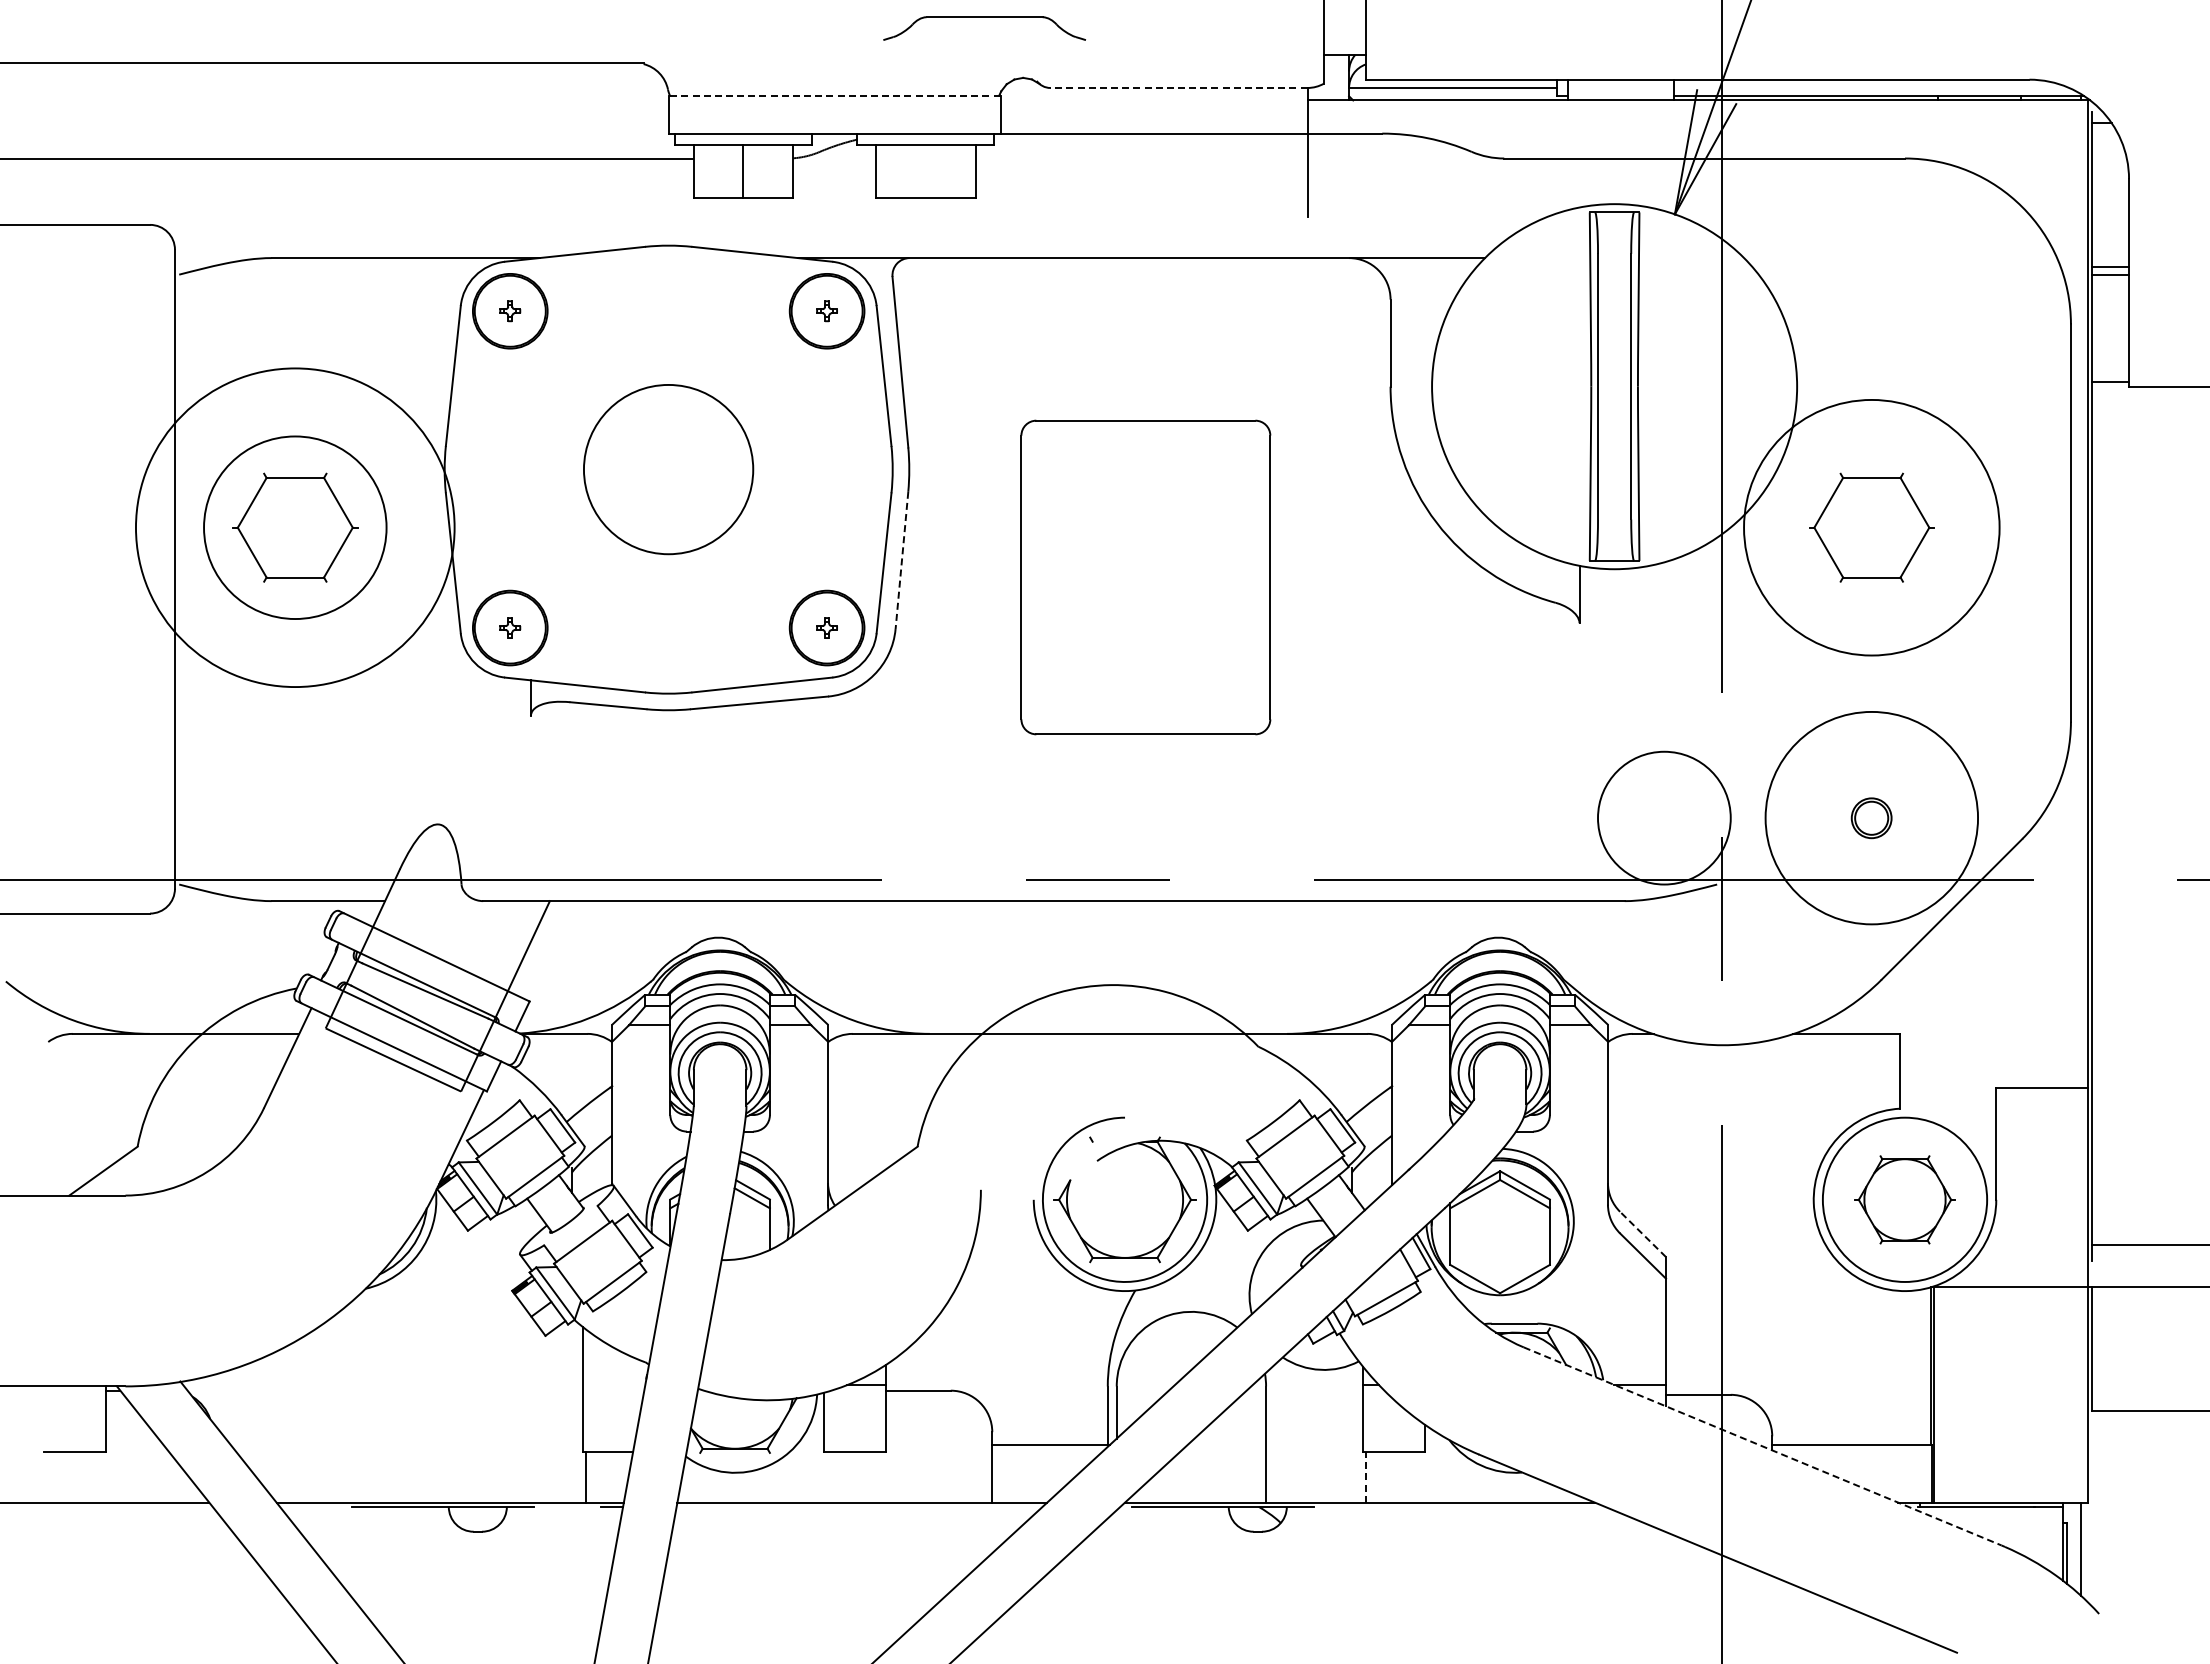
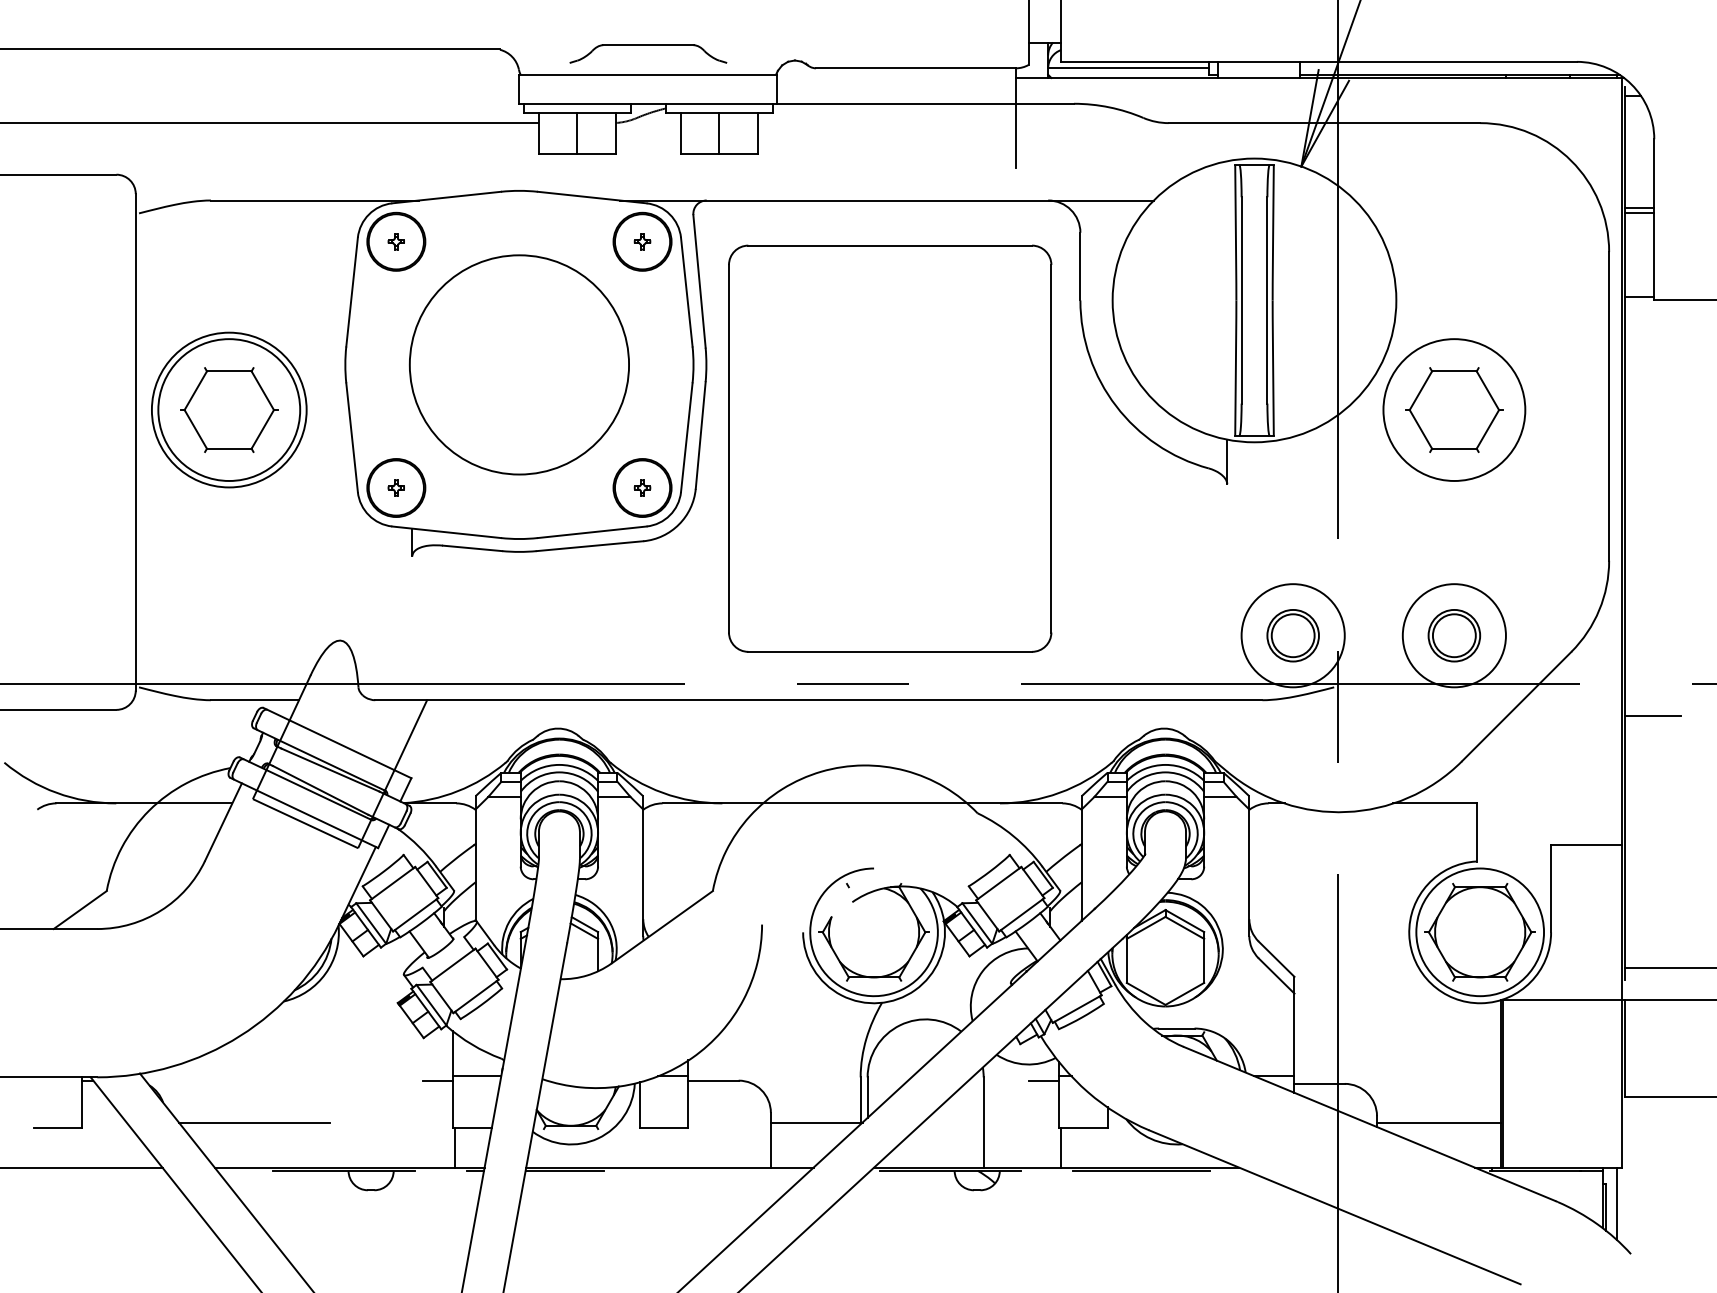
part: (984, 17) -> (648, 45), moved
line: (1178, 87) -> (915, 67), dashed -> solid
line: (834, 96) -> (648, 74), dashed -> solid
line: (925, 171) -> (719, 133), added
circle: (668, 469) -> (519, 364), size x1.67
circle: (294, 527) -> (228, 409), size x0.62
circle: (1871, 527) -> (1454, 409), size x0.71
line: (901, 560) -> (700, 435), dashed -> solid
part: (1145, 577) -> (889, 448), size x1.67
circle: (1871, 817) -> (1454, 635), size x0.62
part: (1664, 818) -> (1293, 636), added
part: (1871, 818) -> (1454, 636), size x1.67
line: (2126, 921) -> (1652, 716), added
part: (1904, 1199) -> (1479, 932), size x1.43
line: (1642, 1234) -> (1276, 959), dashed -> solid
line: (614, 1384) -> (477, 1075), added
line: (563, 1390) -> (437, 1080), added
line: (1343, 1390) -> (1043, 1080), added
line: (327, 1444) -> (254, 1122), added
line: (1762, 1446) -> (1369, 1124), dashed -> solid
line: (1365, 1476) -> (1060, 1147), dashed -> solid
line: (726, 1506) -> (564, 1170), added
line: (1468, 1506) -> (1140, 1170), added

